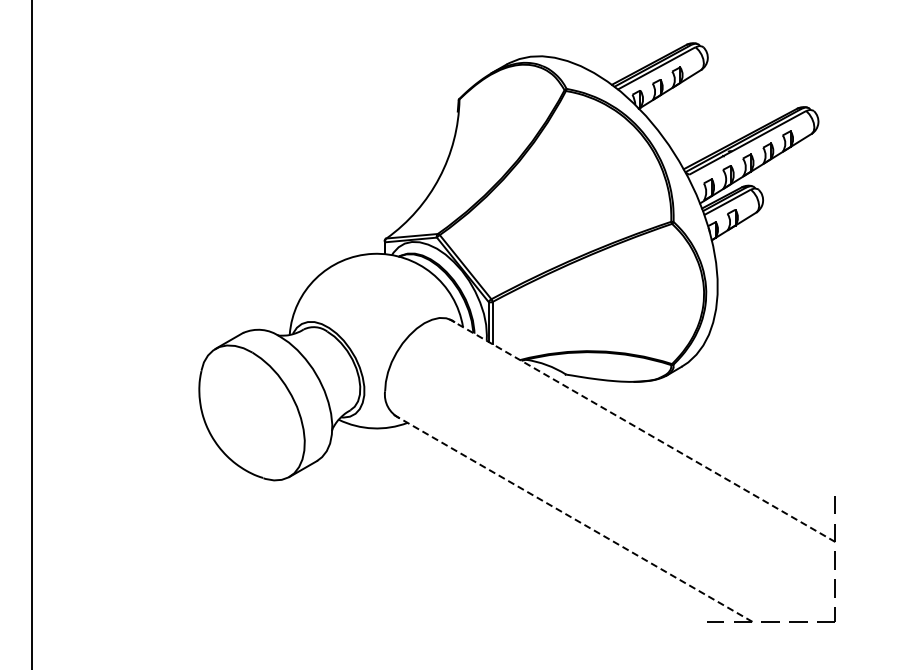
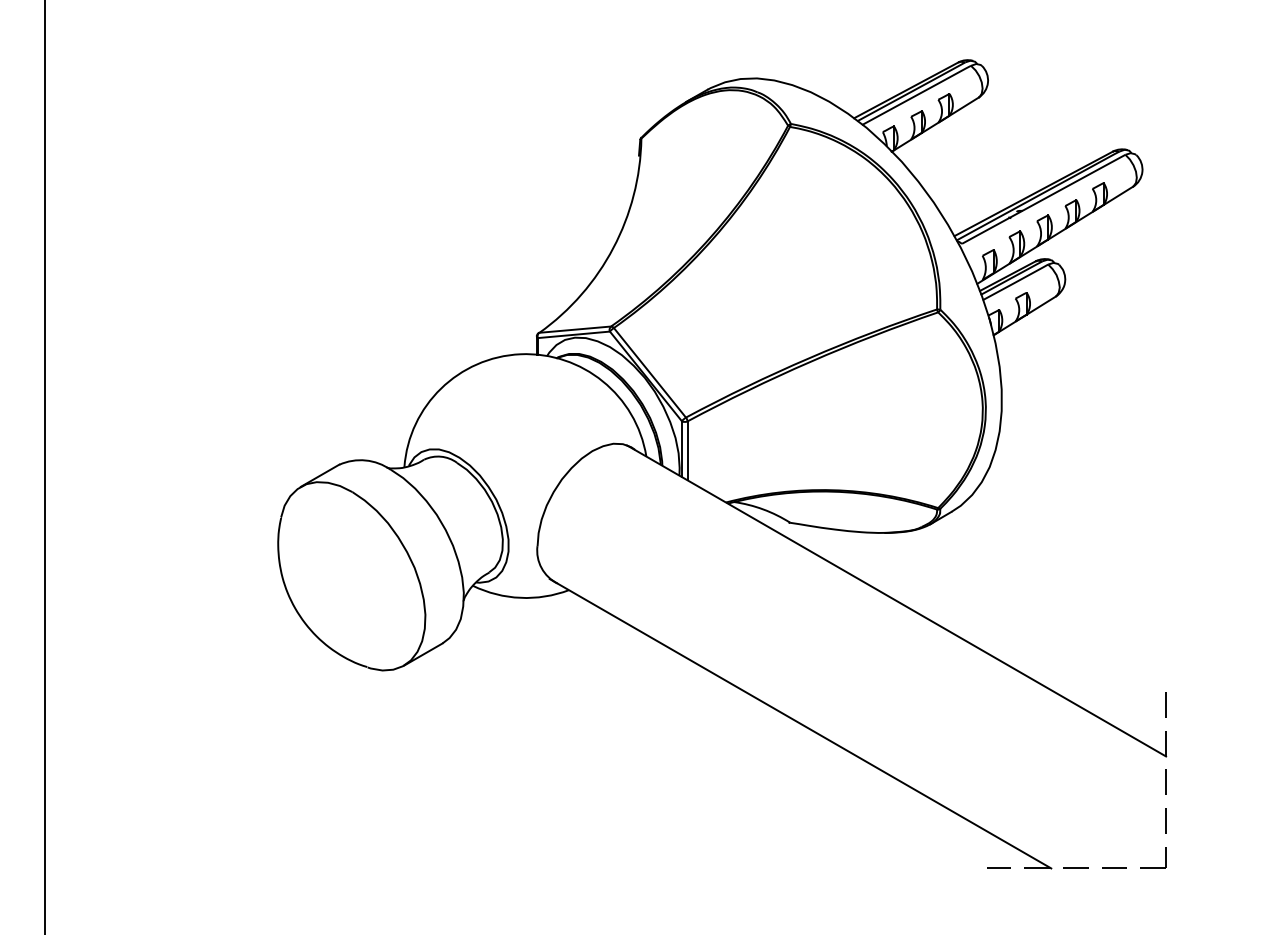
line: (642, 430) -> (896, 600), dashed -> solid
line: (573, 518) -> (800, 723), dashed -> solid

